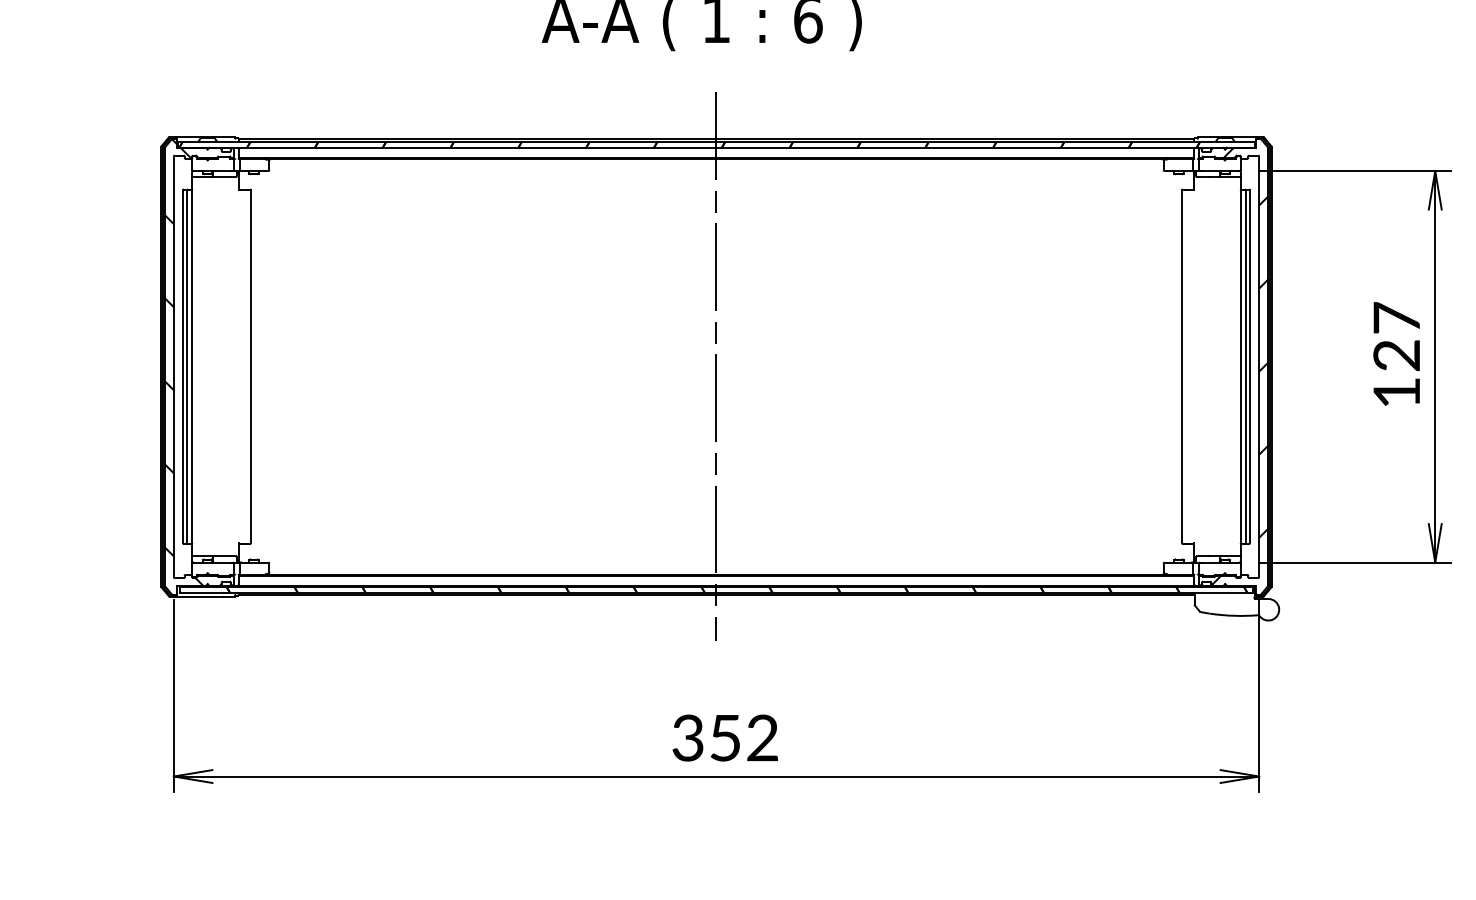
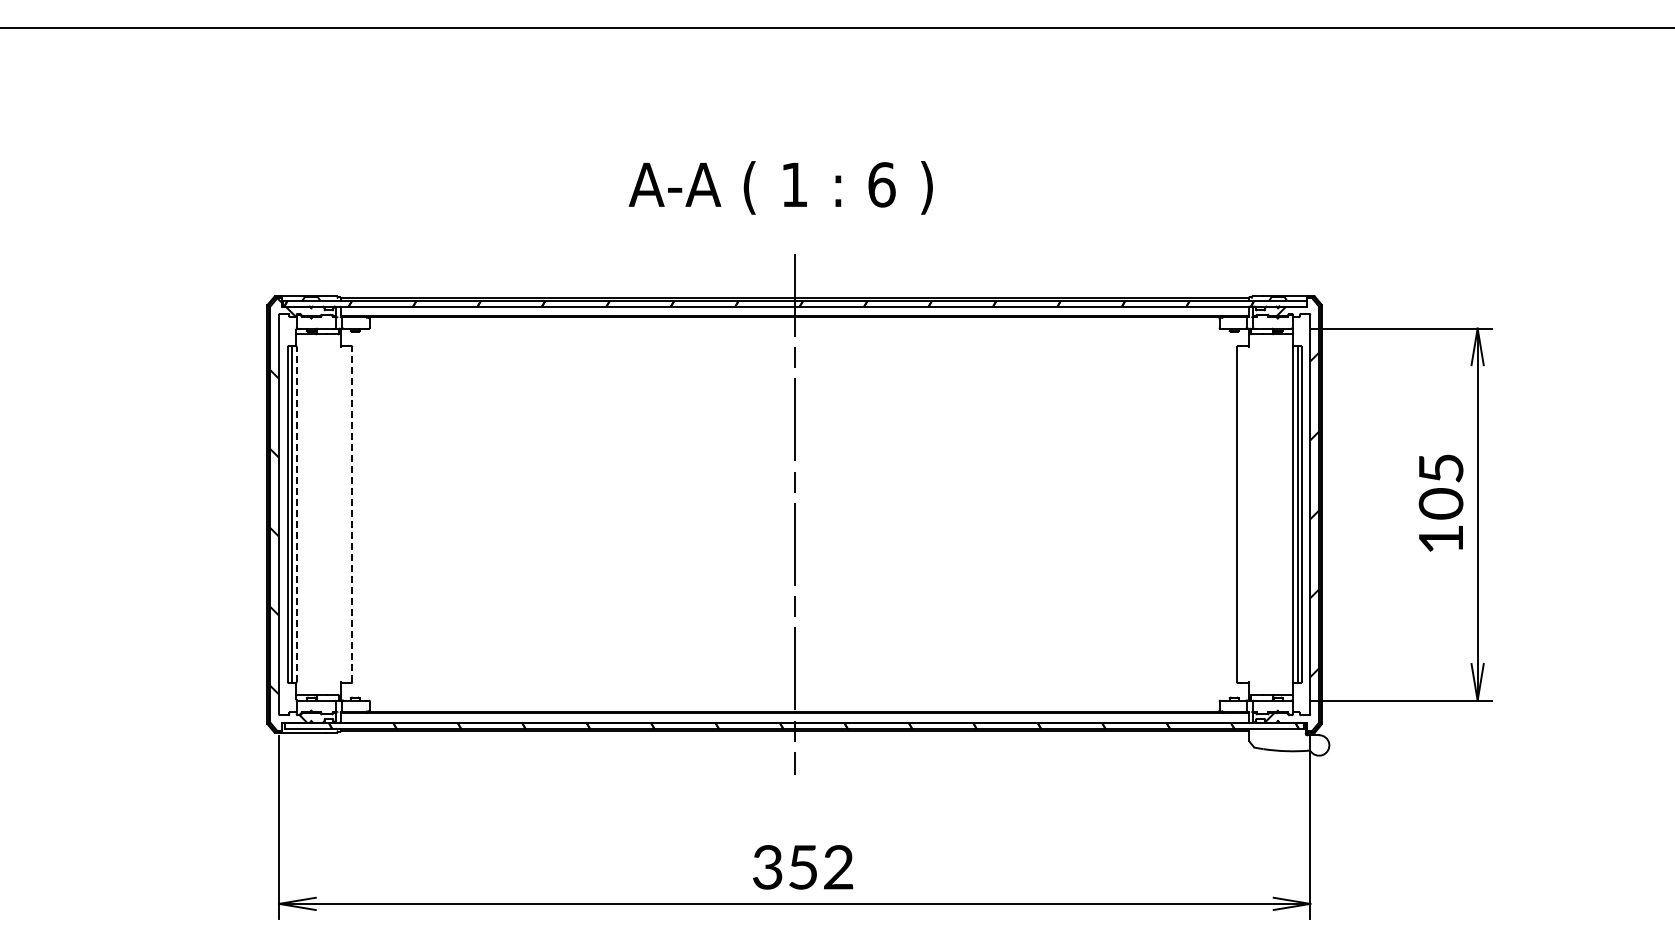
text: (1397, 337) -> (1441, 486), 127 -> 105
line: (192, 366) -> (296, 514), solid -> dashed
line: (251, 366) -> (352, 514), solid -> dashed

